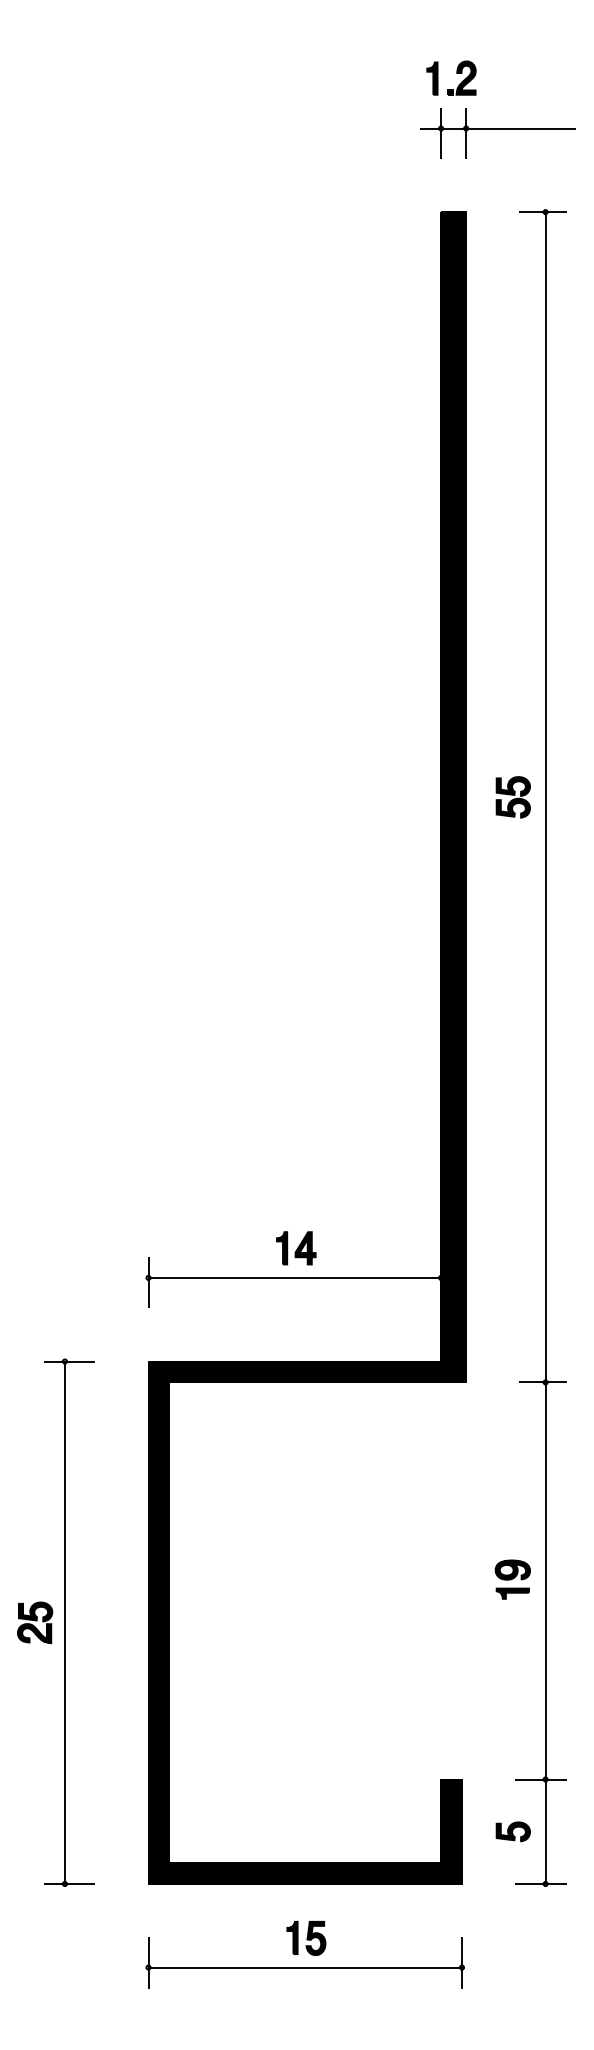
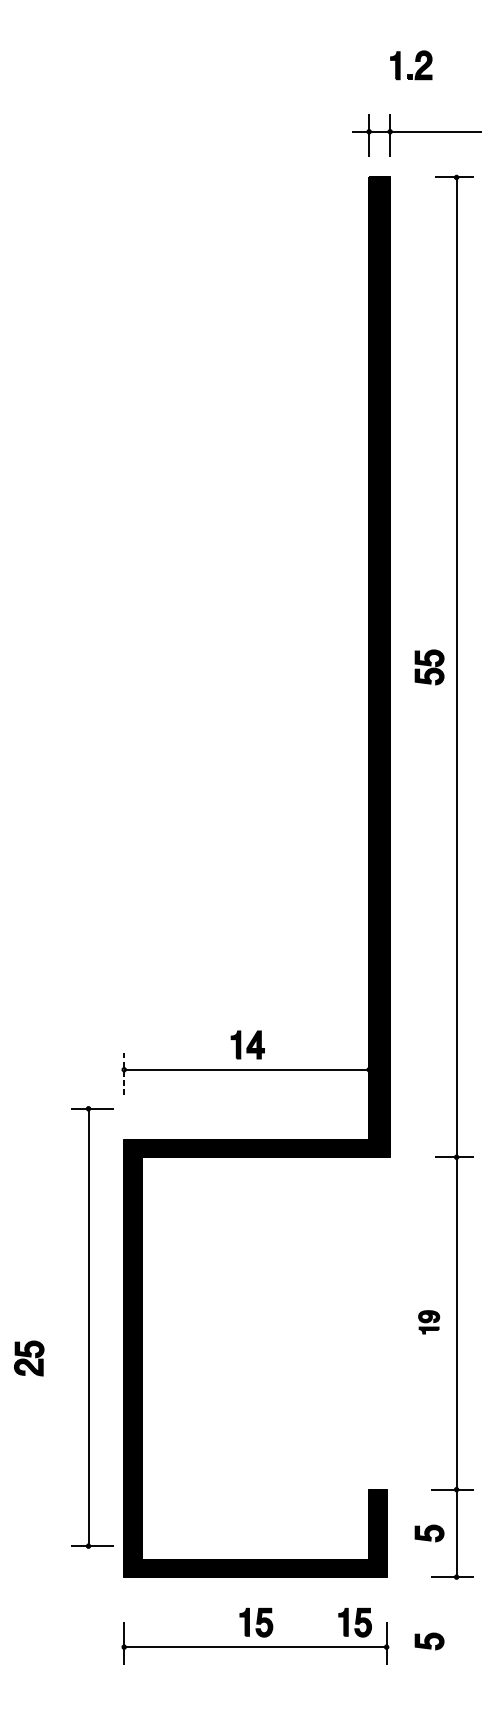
part: (456, 73) -> (415, 61), moved
part: (497, 133) -> (416, 135), moved
line: (148, 1282) -> (124, 1073), solid -> dashed
part: (512, 1579) -> (428, 1322), size x0.7
part: (69, 1622) -> (92, 1327), moved
part: (424, 1938) -> (355, 1622), added
part: (512, 1960) -> (428, 1641), added

